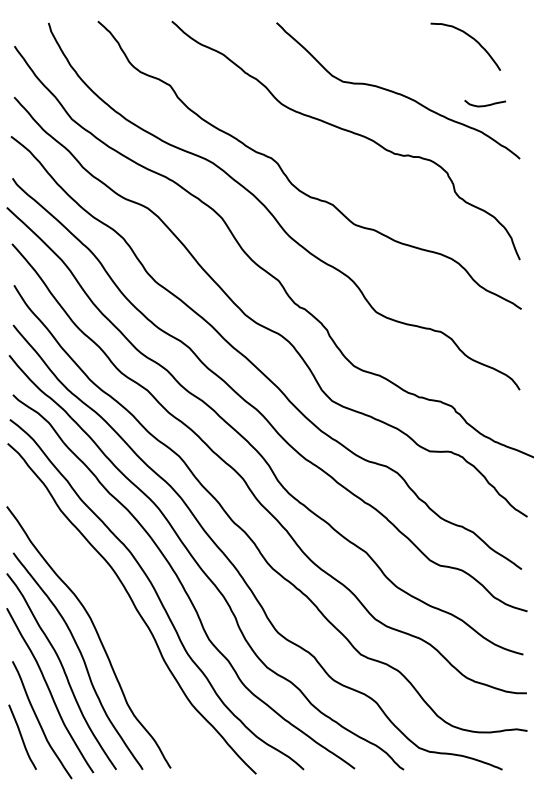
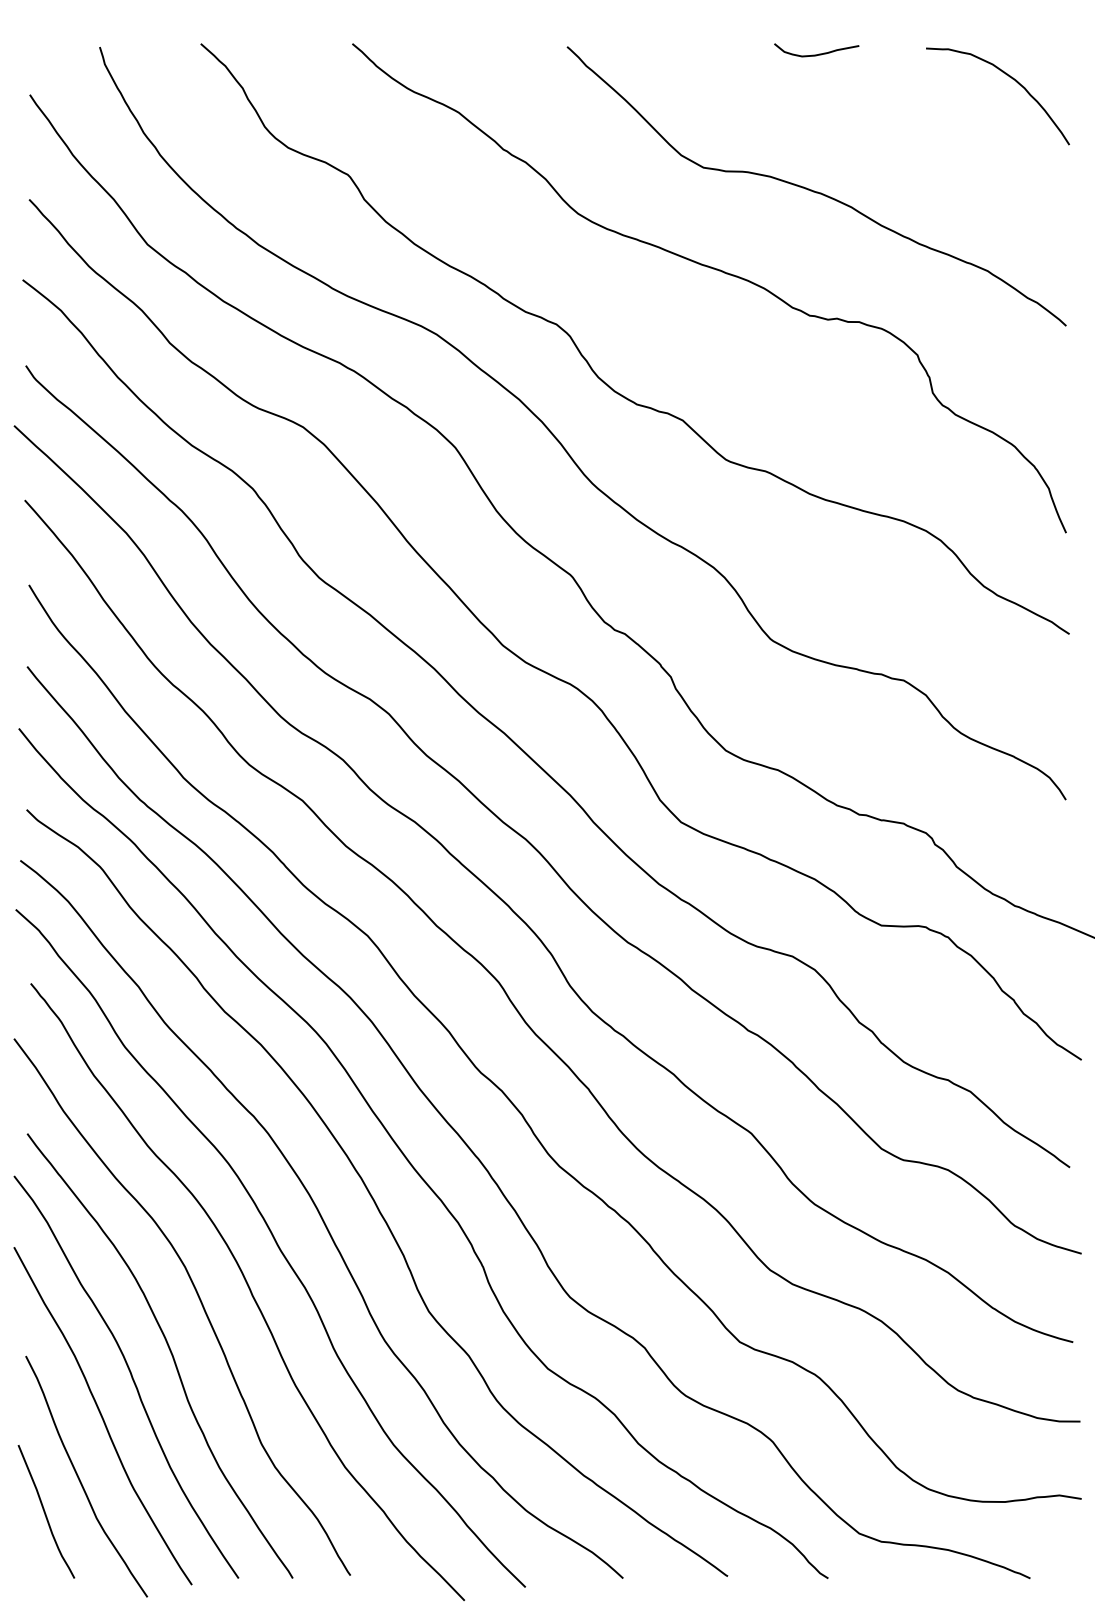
curve: (472, 39) -> (1011, 80), moved
curve: (484, 105) -> (815, 54), moved
curve: (120, 628) -> (247, 1288), added

